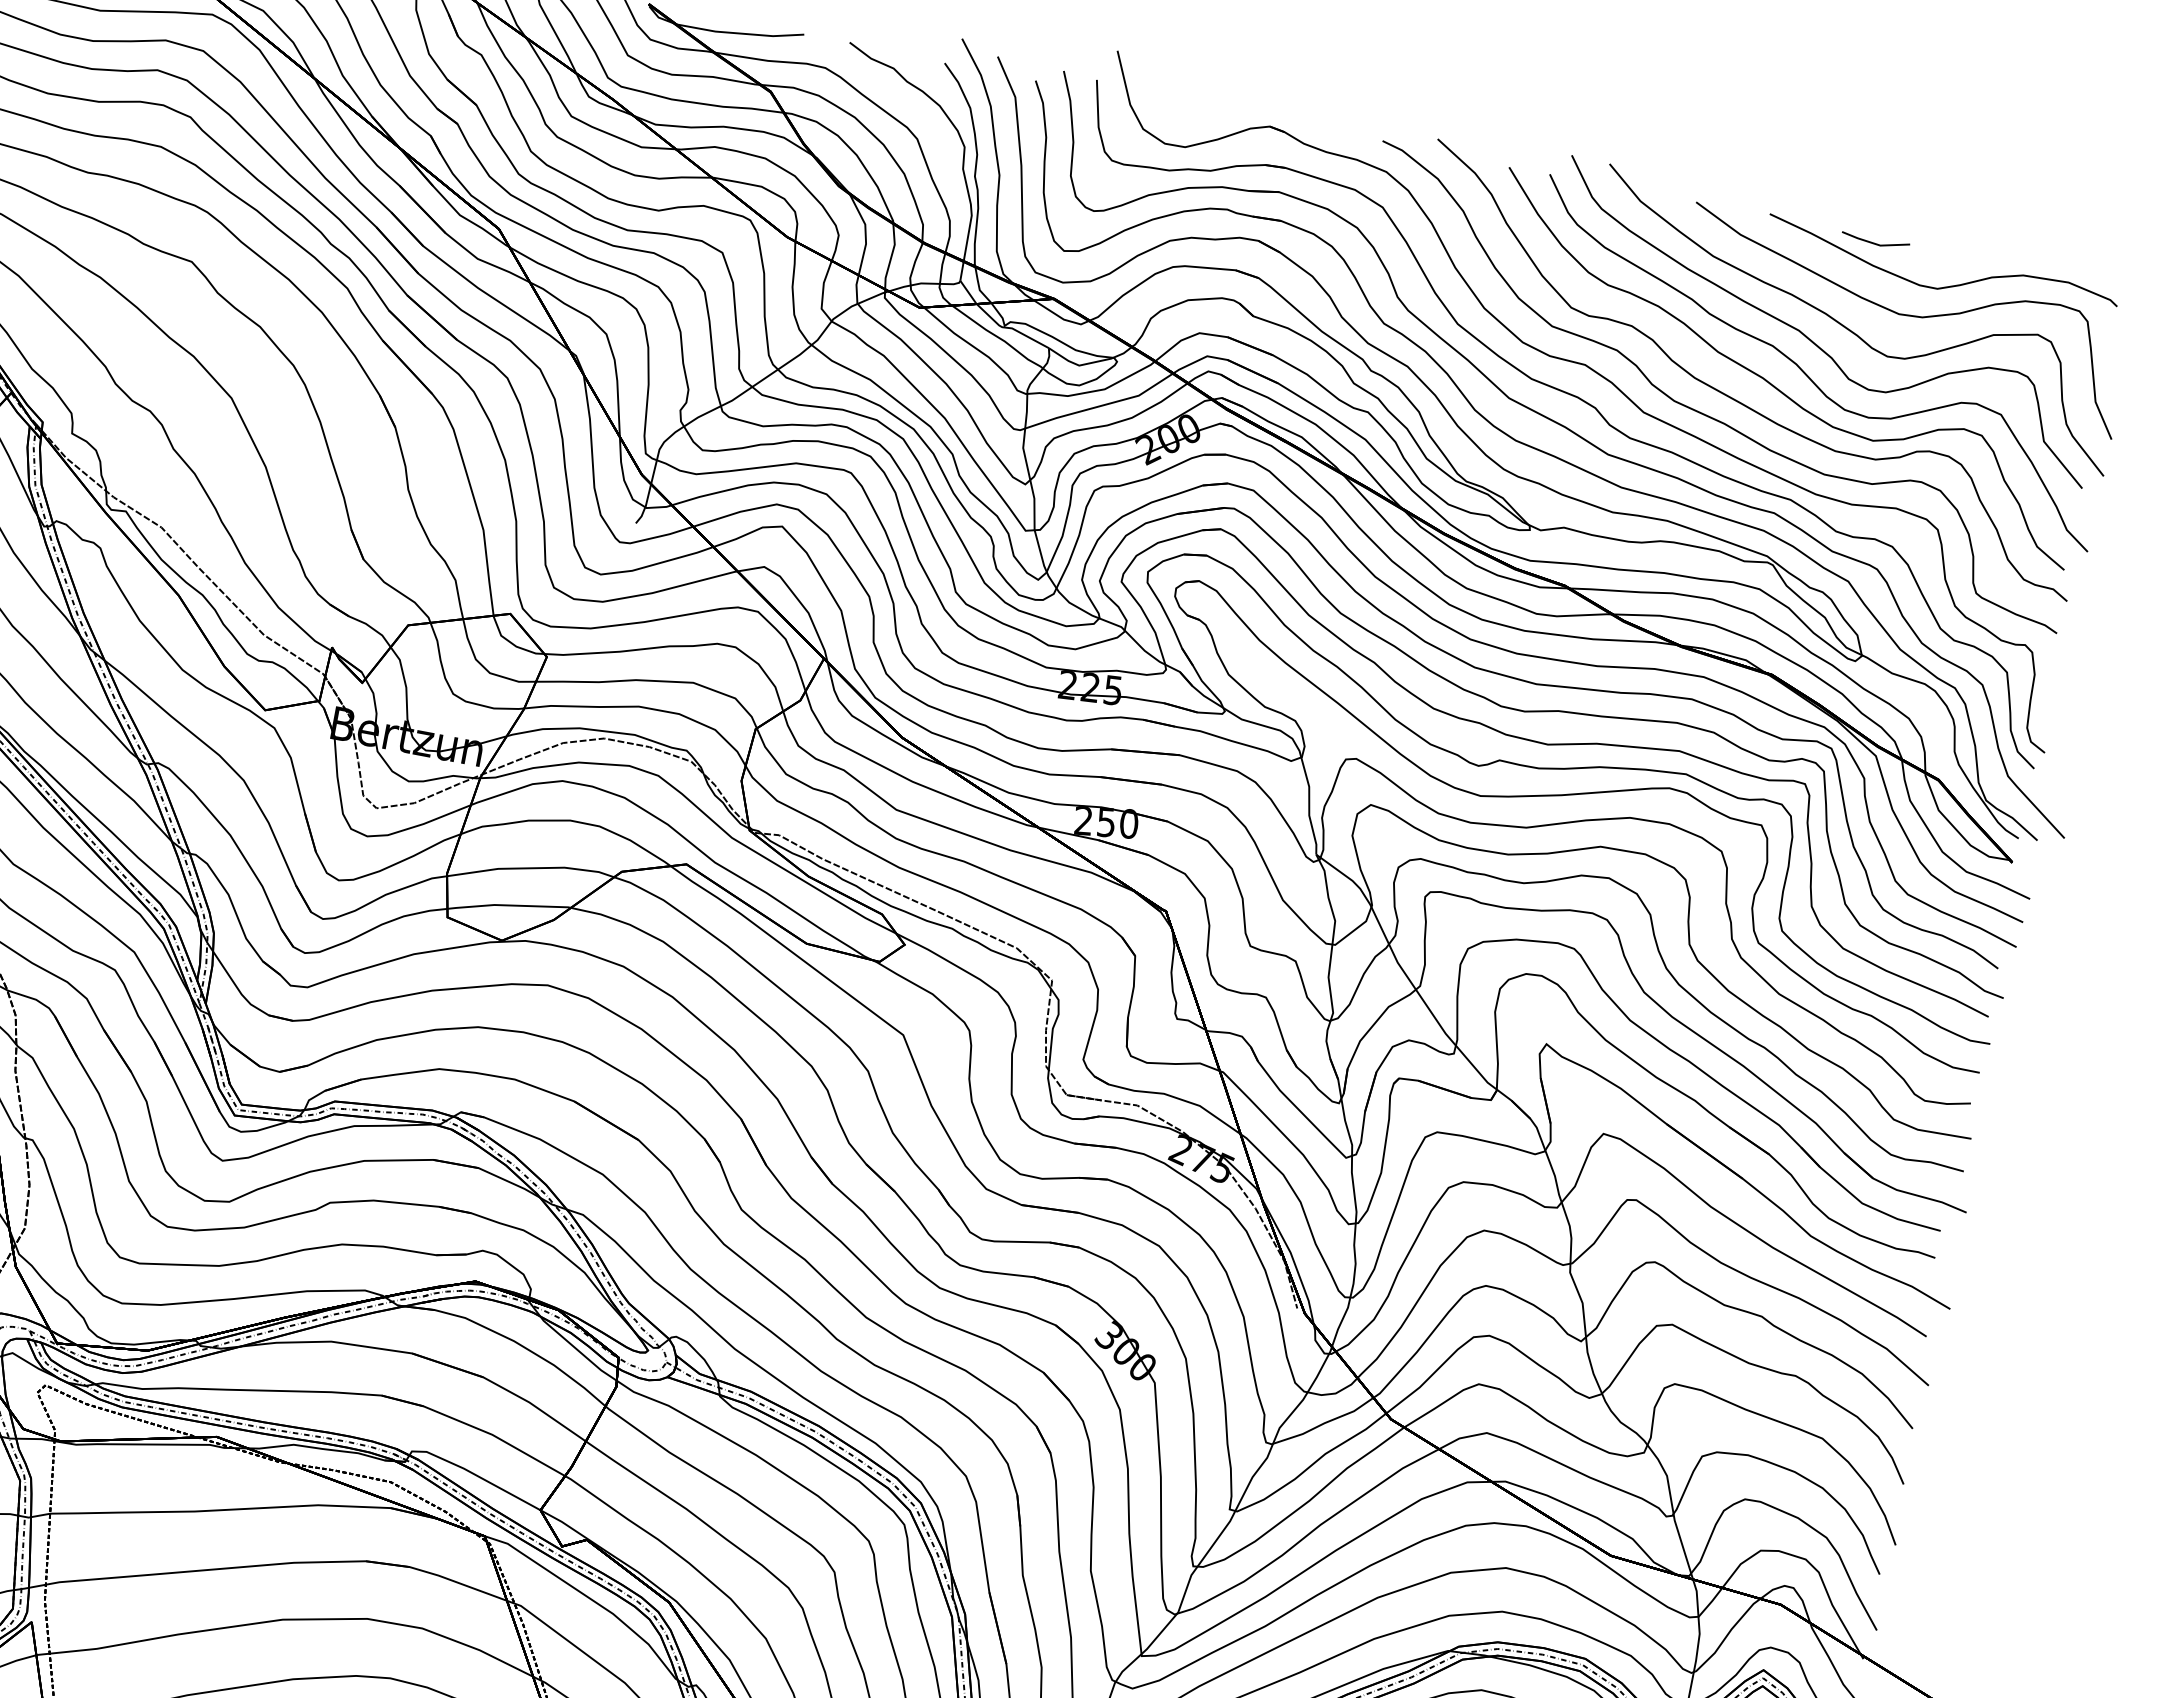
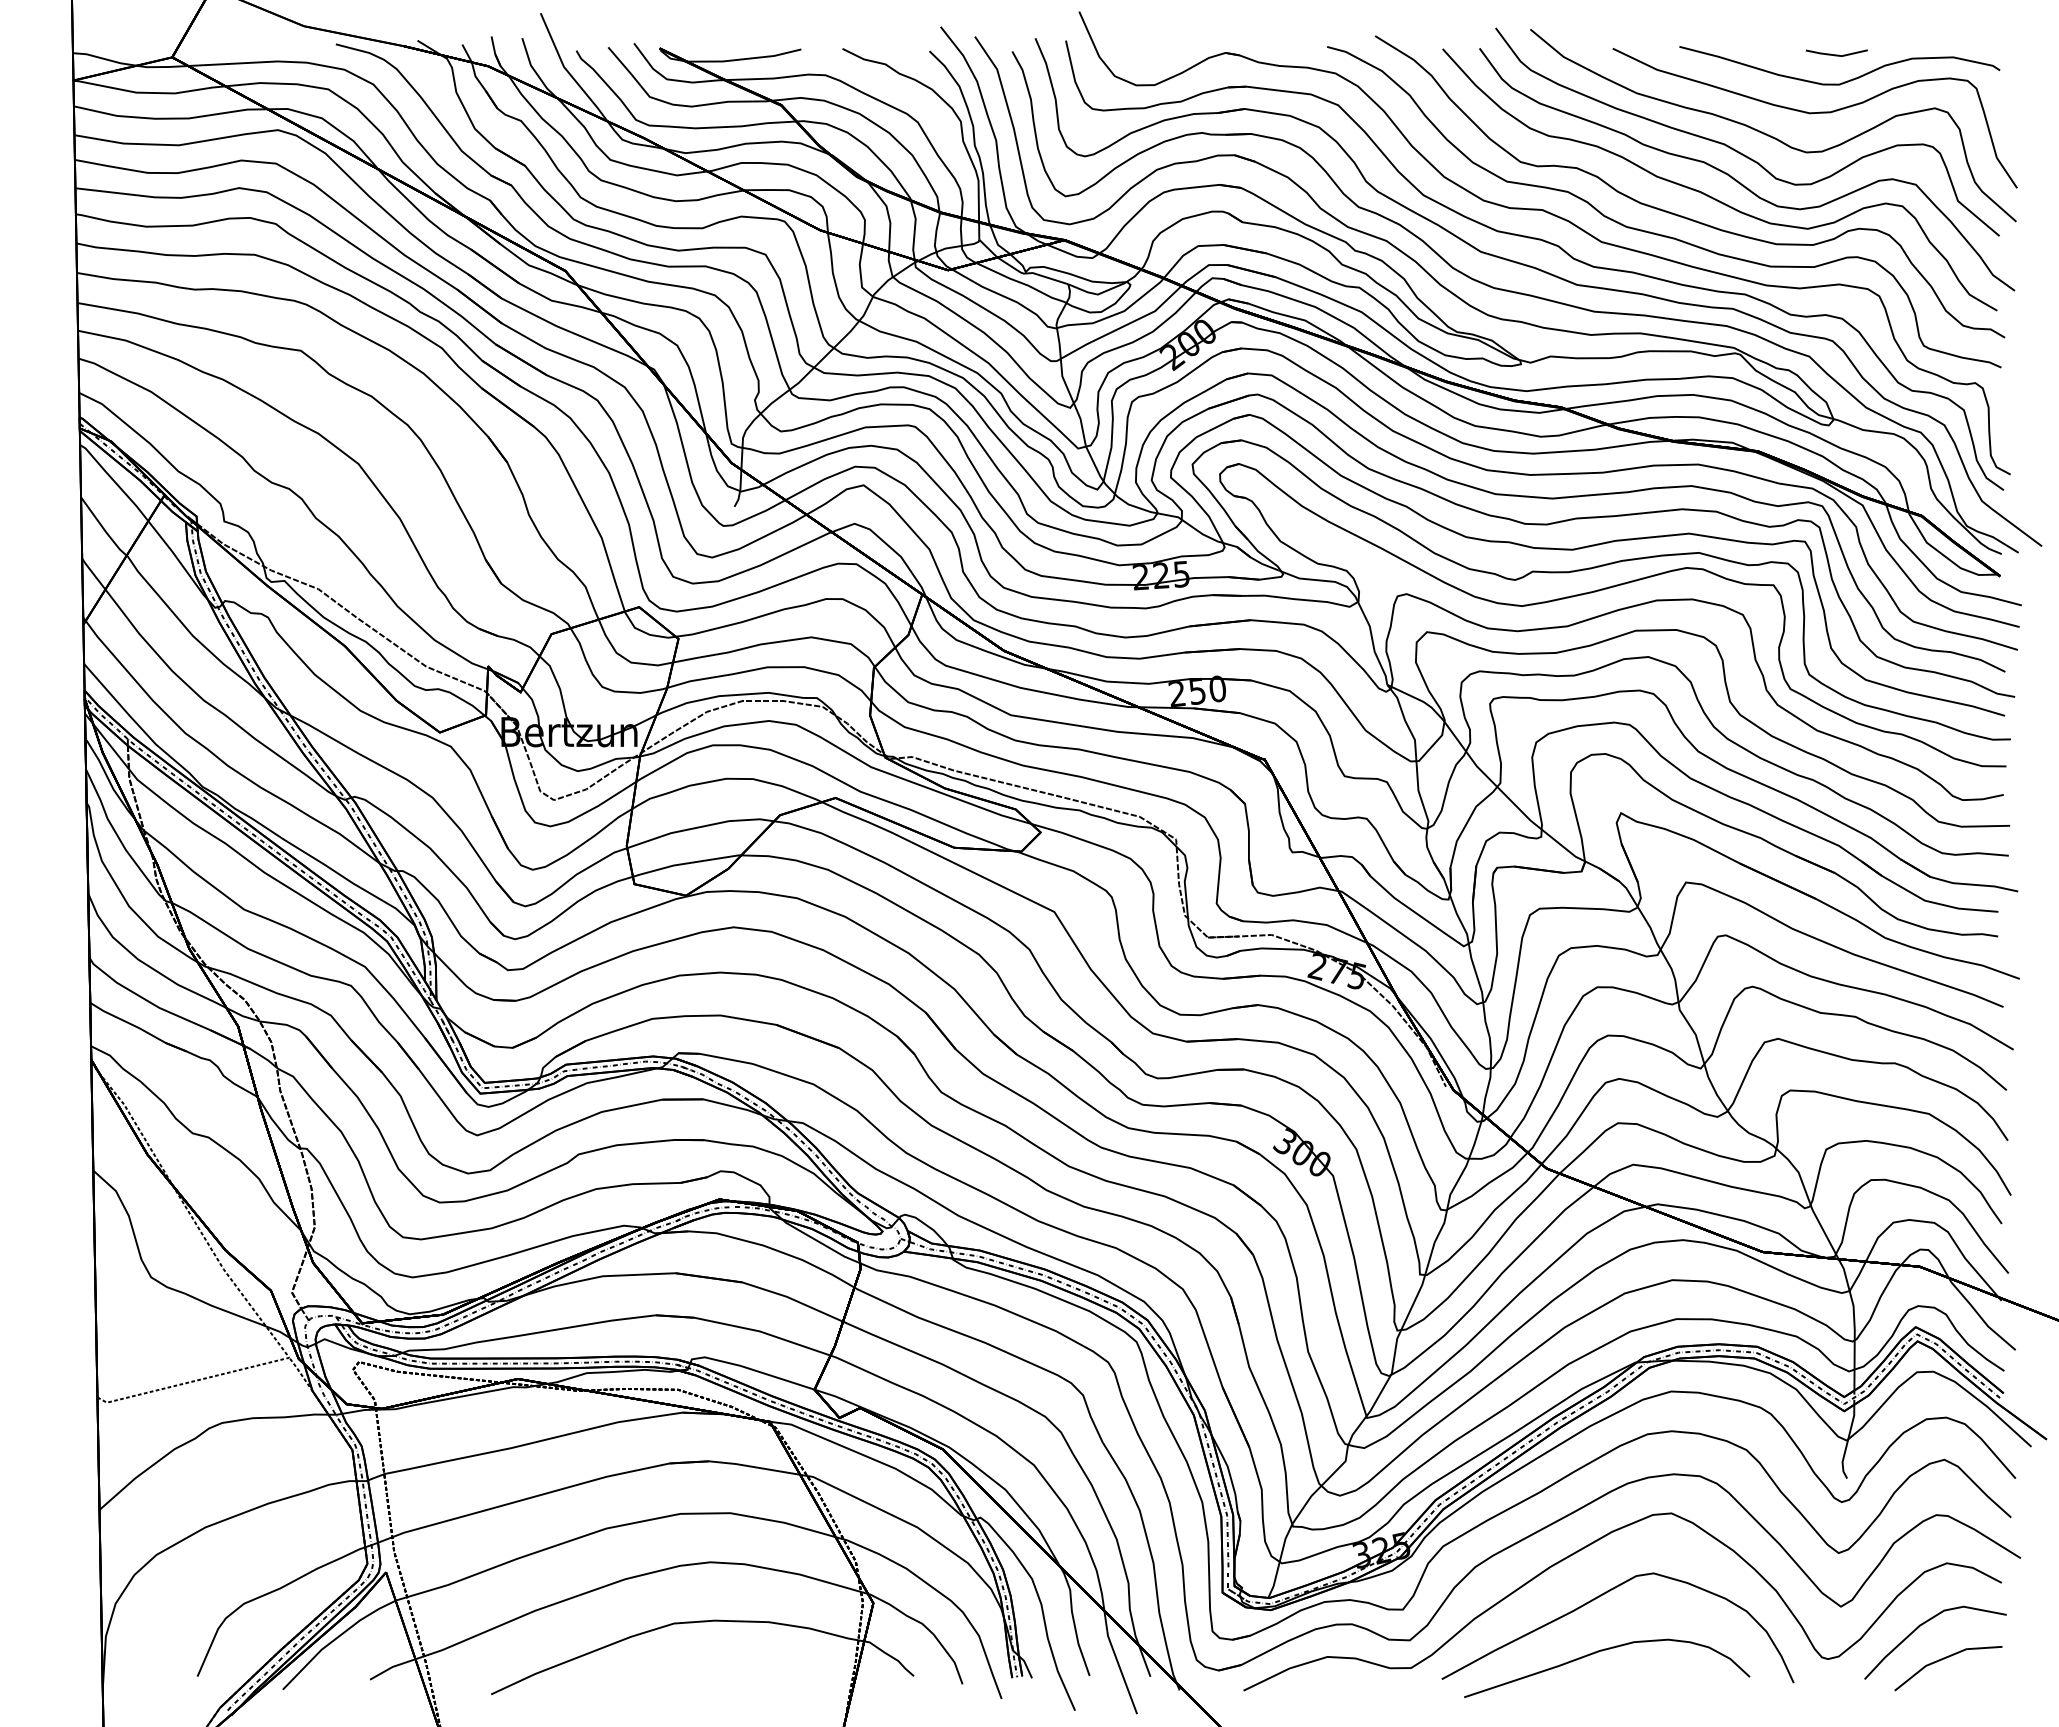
line: (1874, 242) -> (1836, 54), moved

